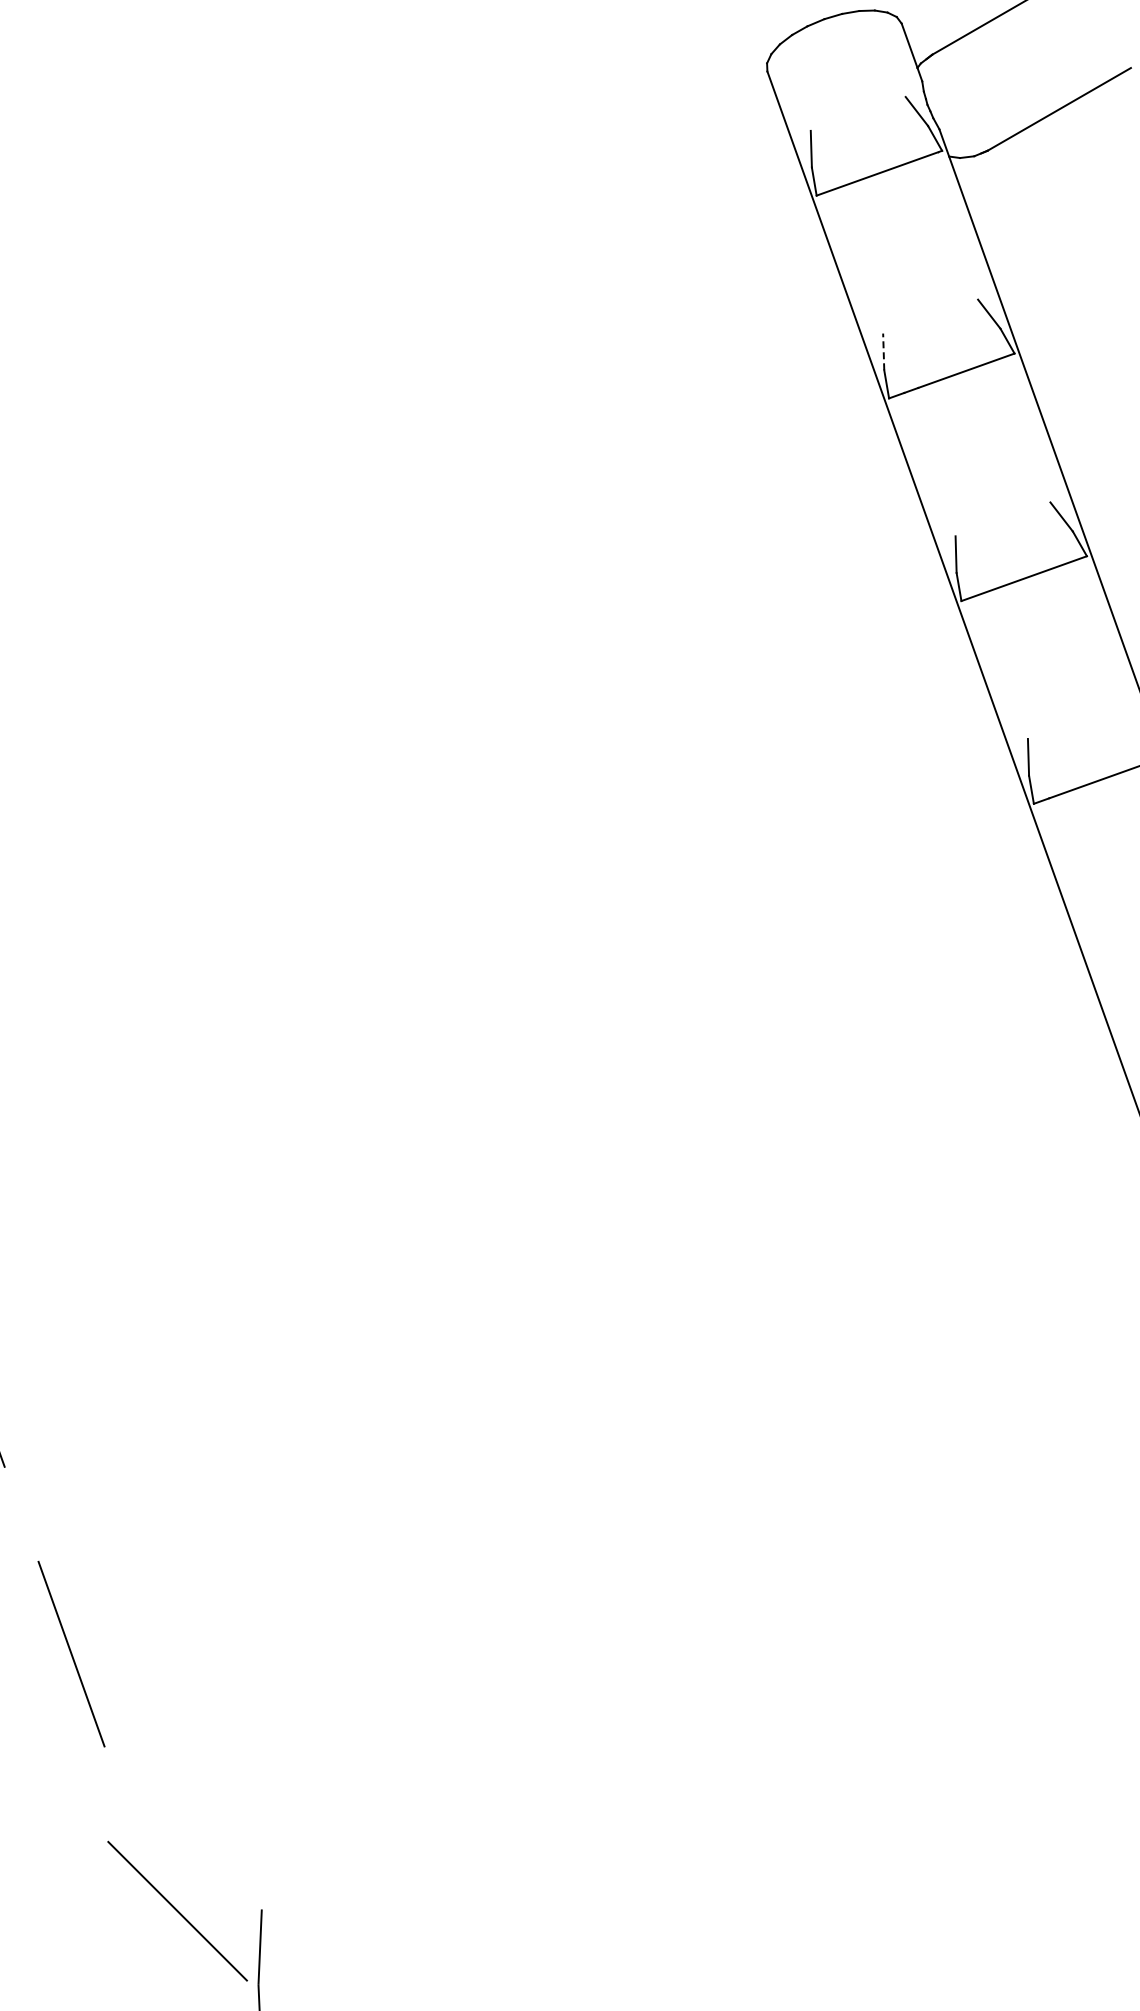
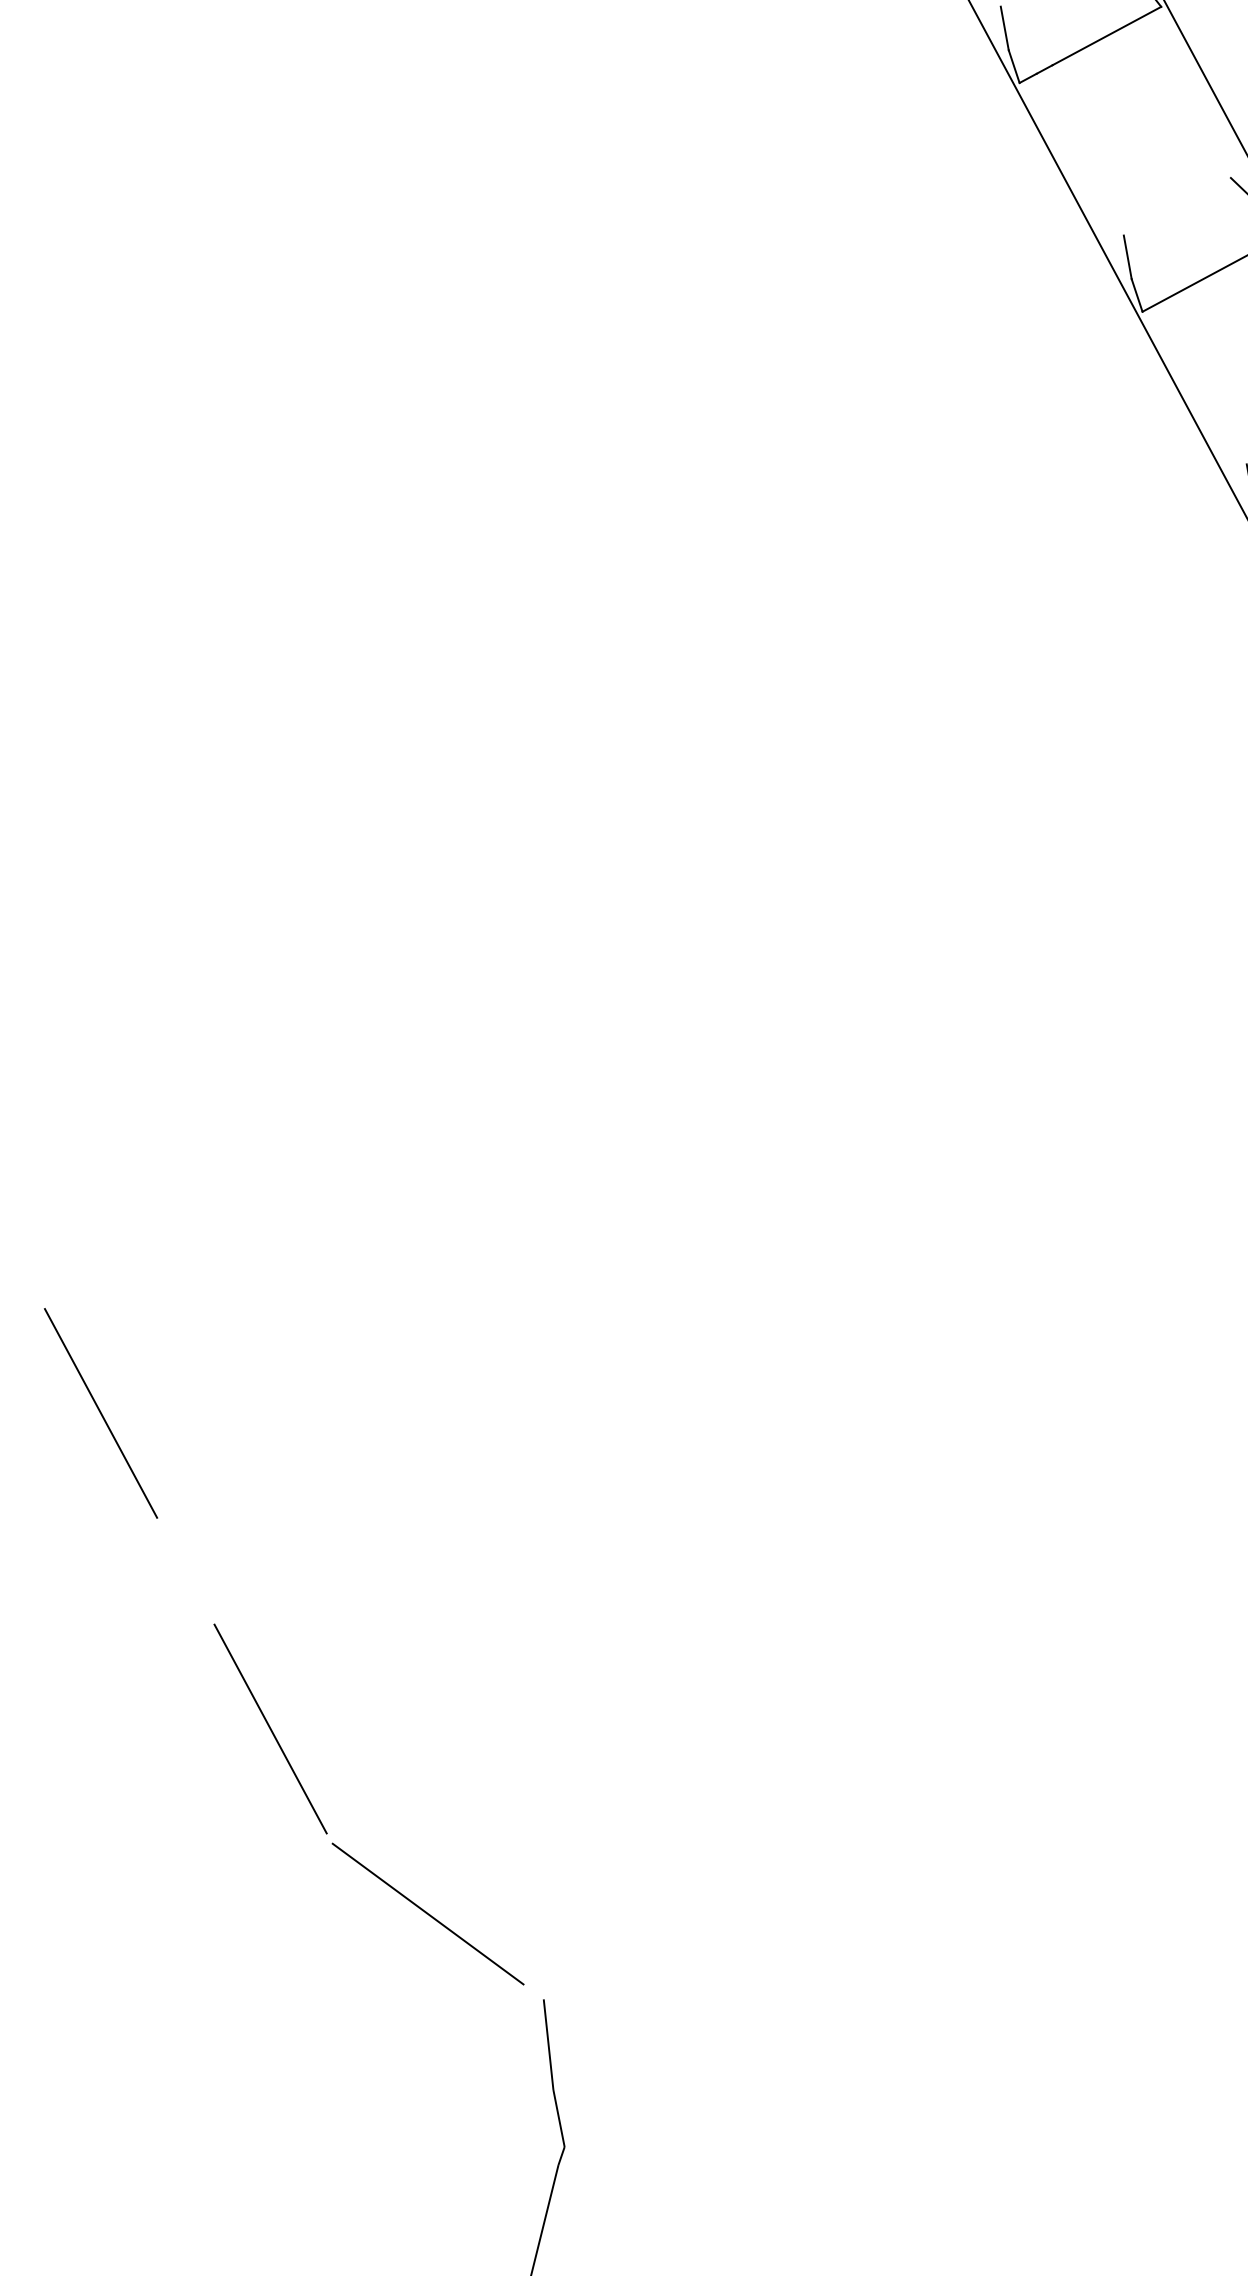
line: (883, 351) -> (1004, 28), dashed -> solid
line: (177, 1910) -> (427, 1913), moved

